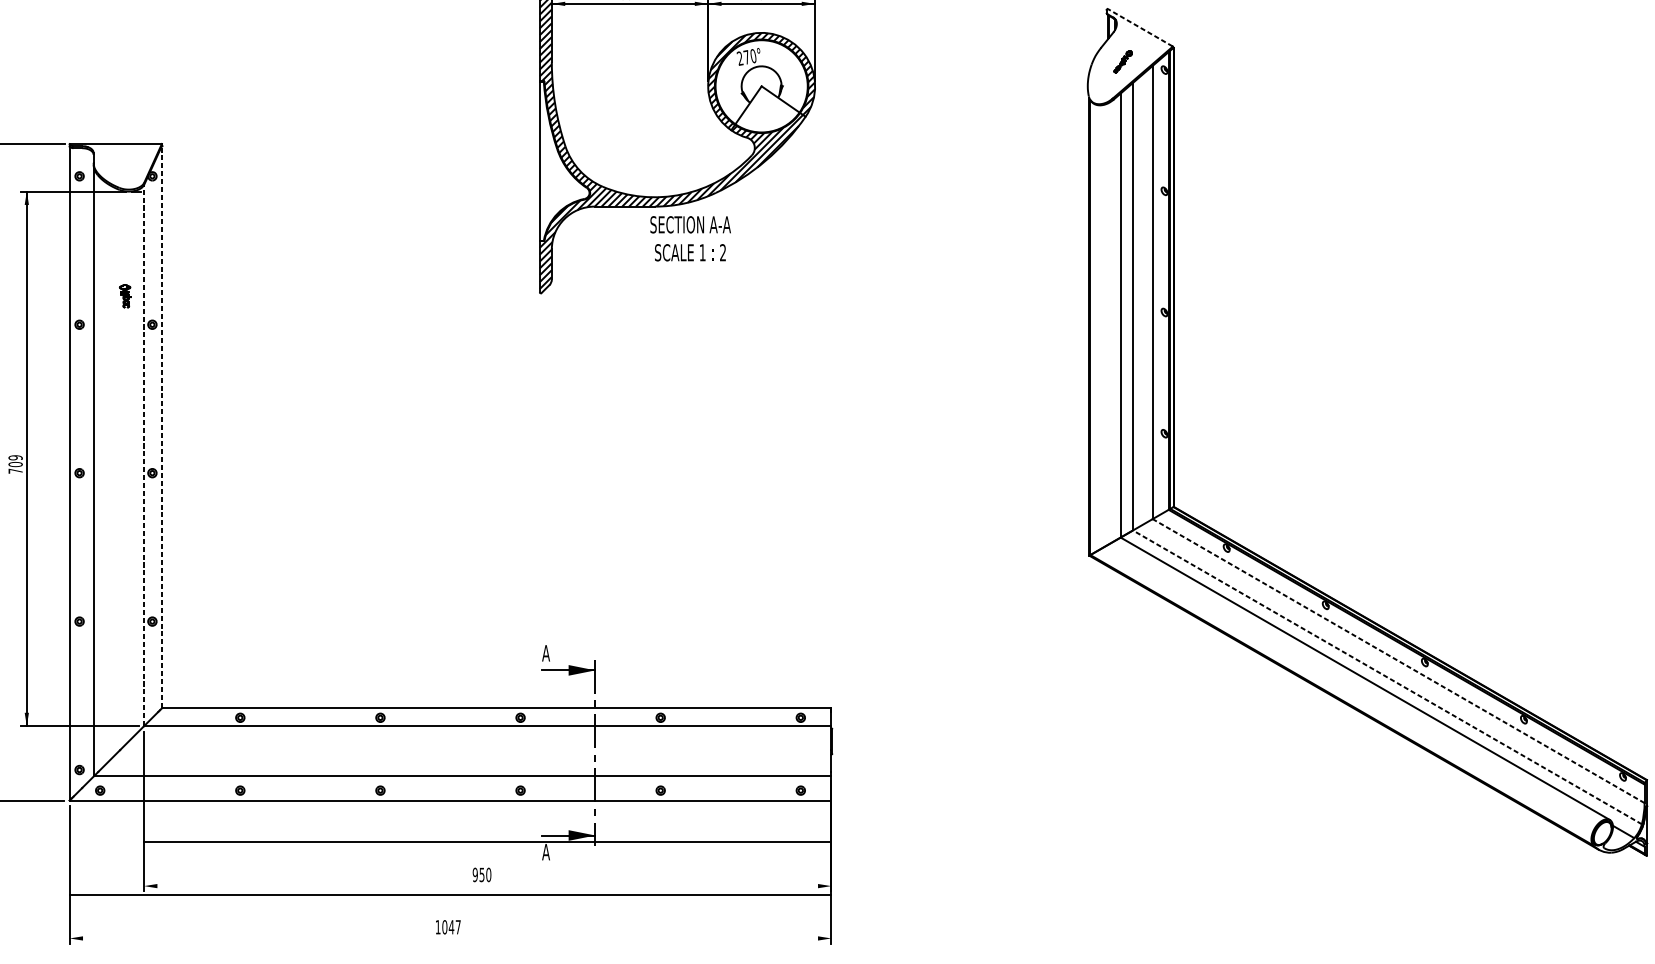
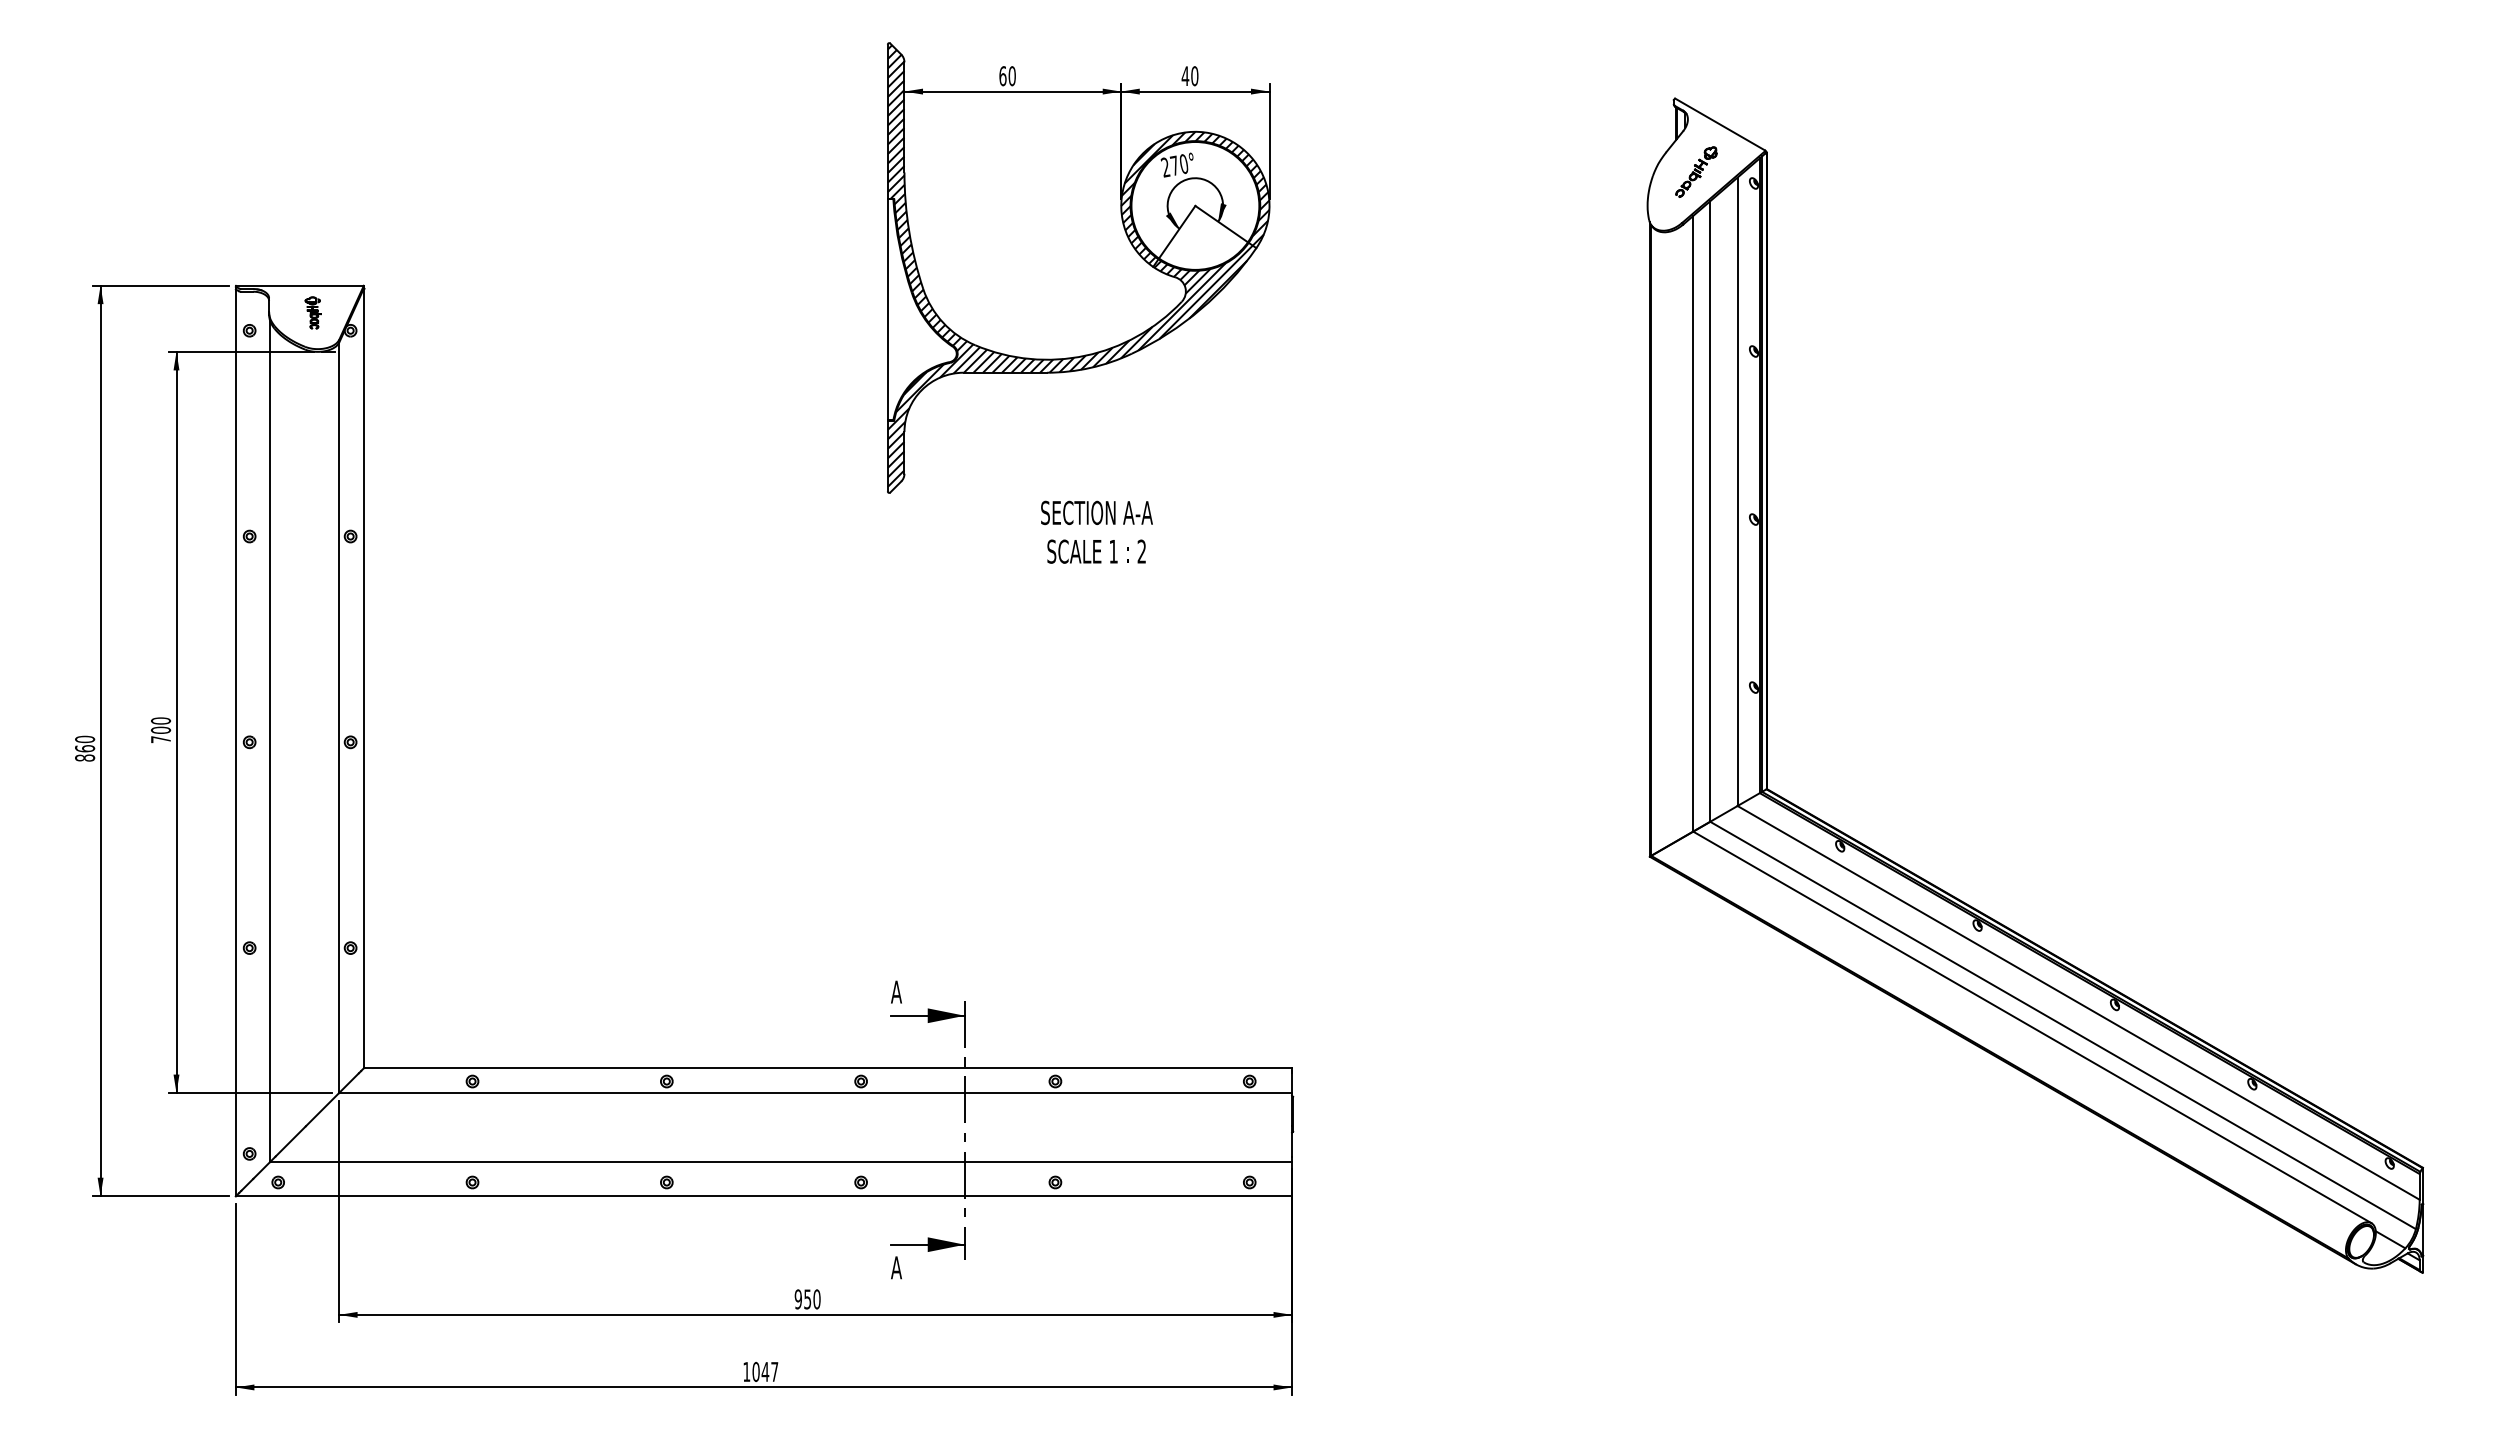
line: (1140, 27) -> (1720, 124), dashed -> solid
part: (1123, 61) -> (1696, 171), size x1.67
text: (690, 238) -> (1096, 531), moved
part: (124, 295) -> (312, 312), moved
line: (162, 427) -> (364, 678), dashed -> solid
line: (144, 455) -> (339, 717), dashed -> solid
text: (16, 457) -> (161, 720), 709 -> 700
line: (1398, 660) -> (2078, 1002), dashed -> solid
line: (1387, 677) -> (2062, 1025), dashed -> solid
line: (487, 841) -> (815, 1314), moved
line: (450, 895) -> (763, 1387), moved

